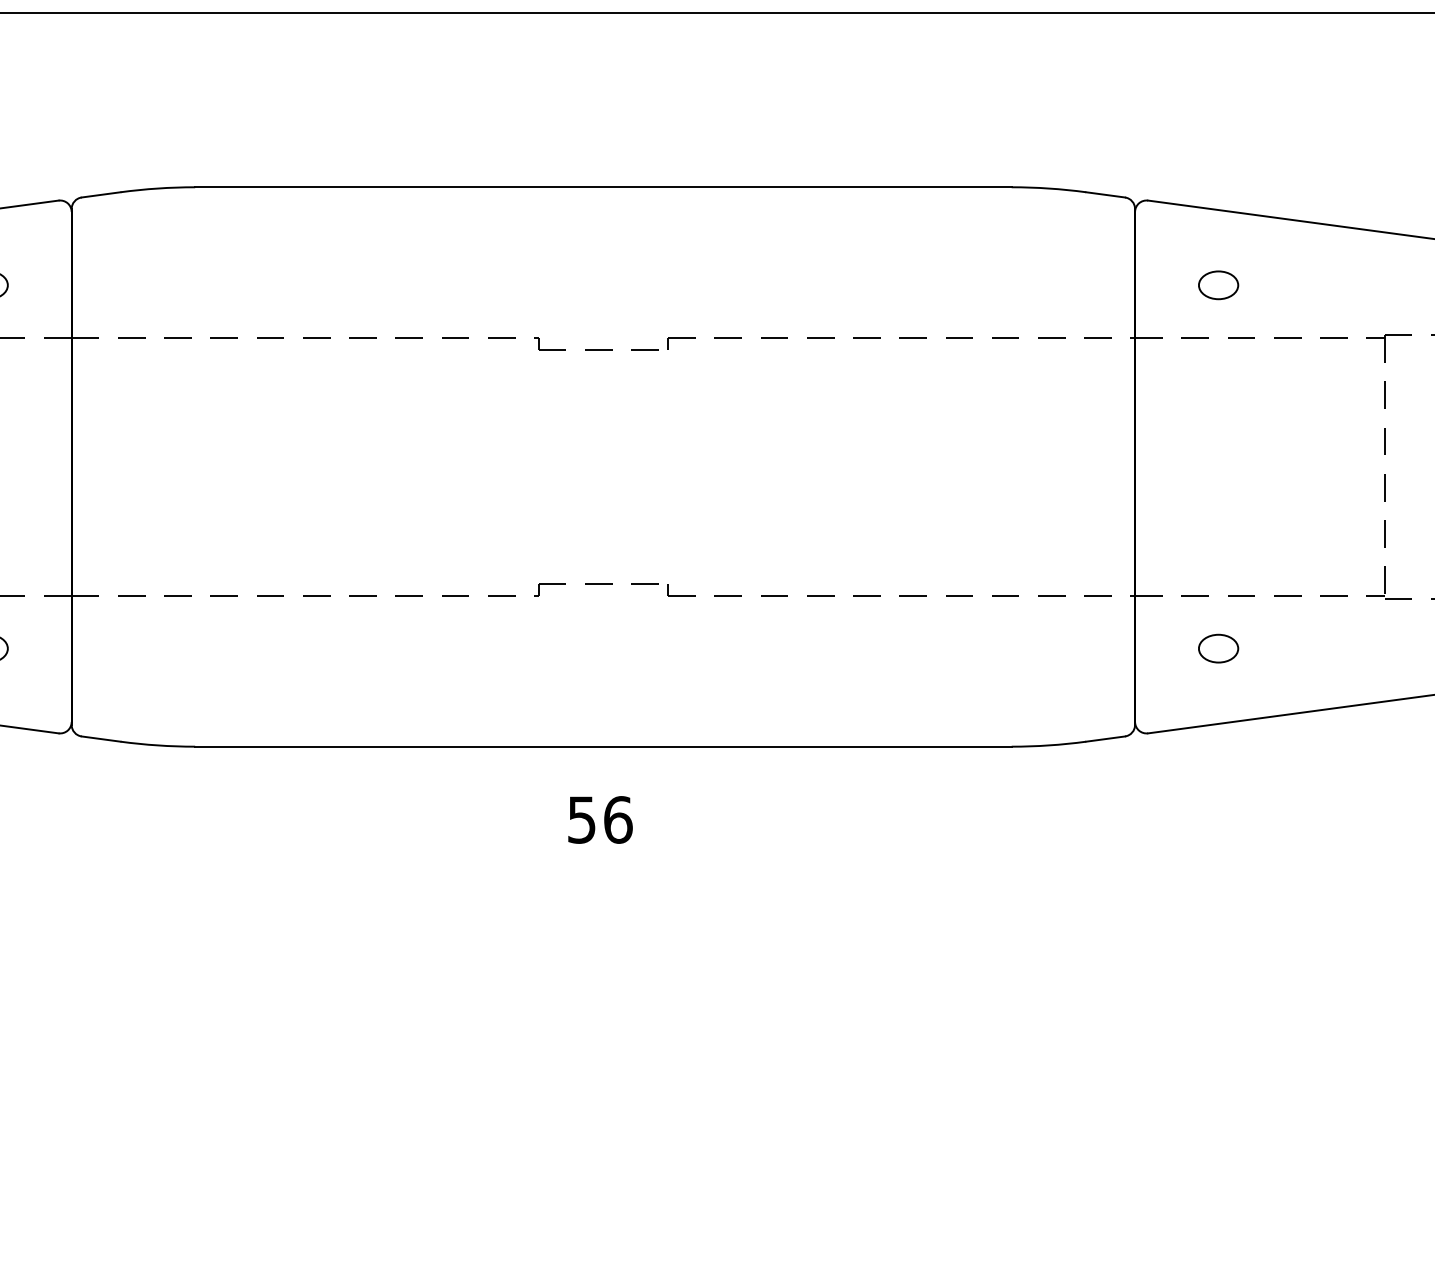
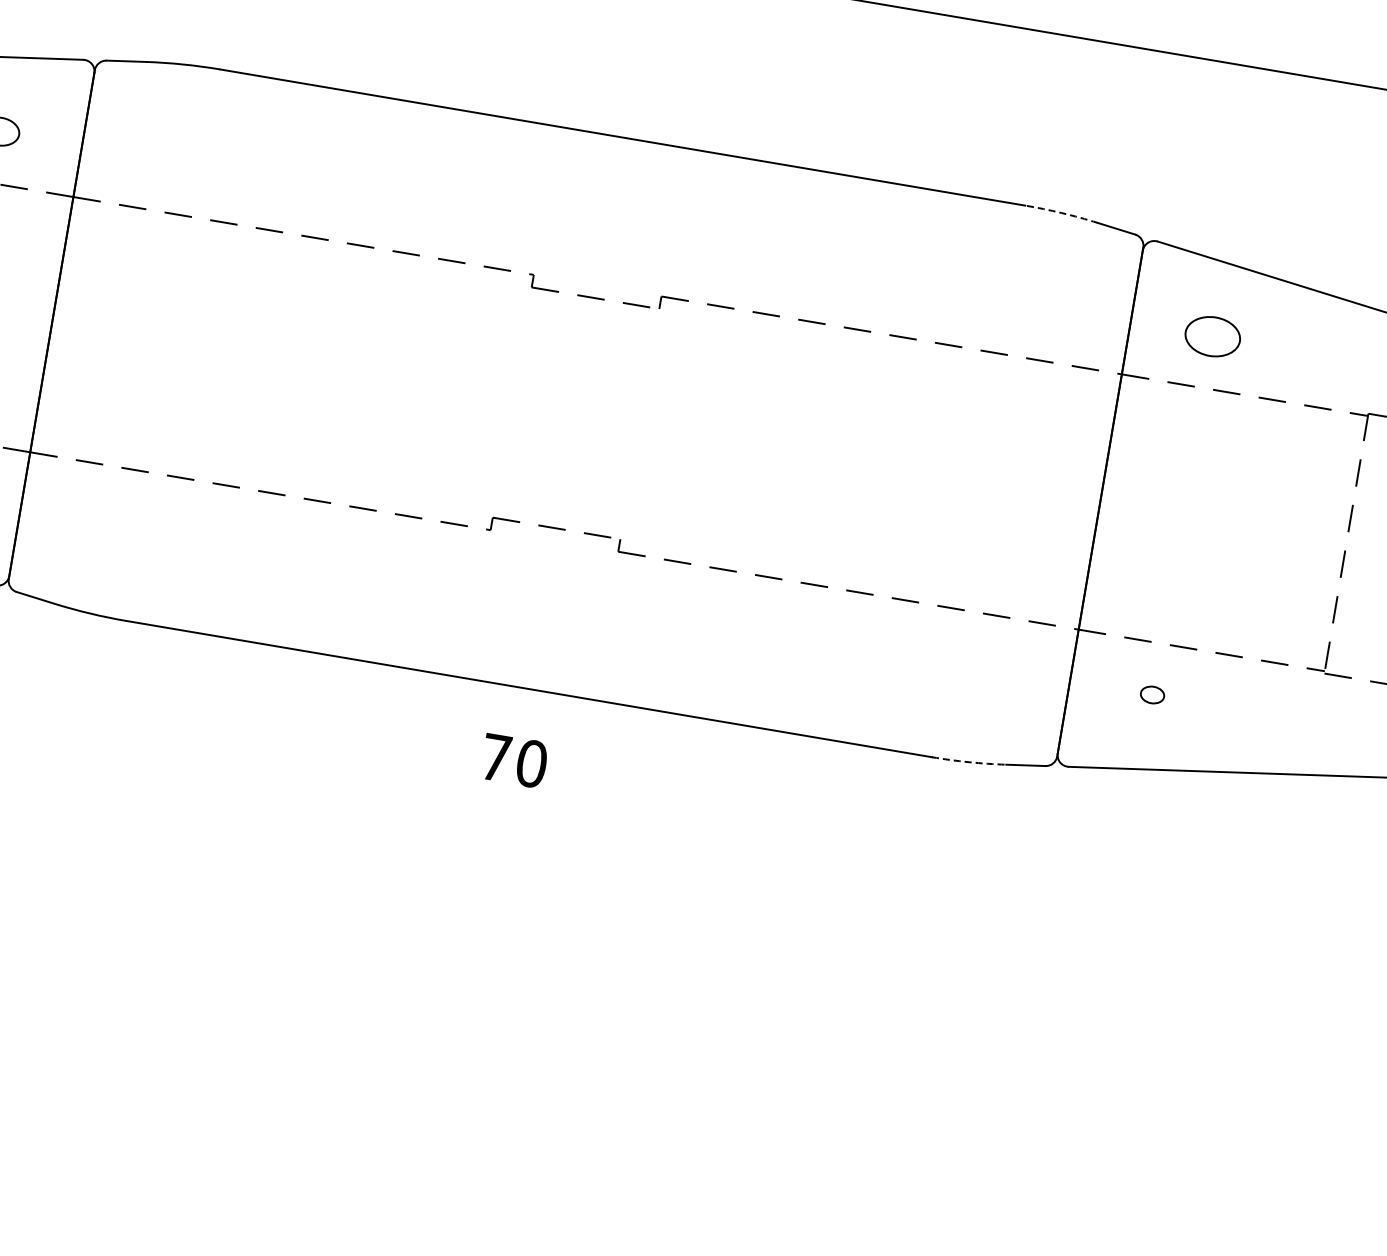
arc: (1049, 188) -> (1062, 213), solid -> dashed
part: (1218, 285) -> (1212, 336), size x1.4
part: (1218, 648) -> (1152, 694), size x0.6
arc: (1049, 745) -> (969, 762), solid -> dashed
text: (600, 819) -> (514, 760), 56 -> 70

